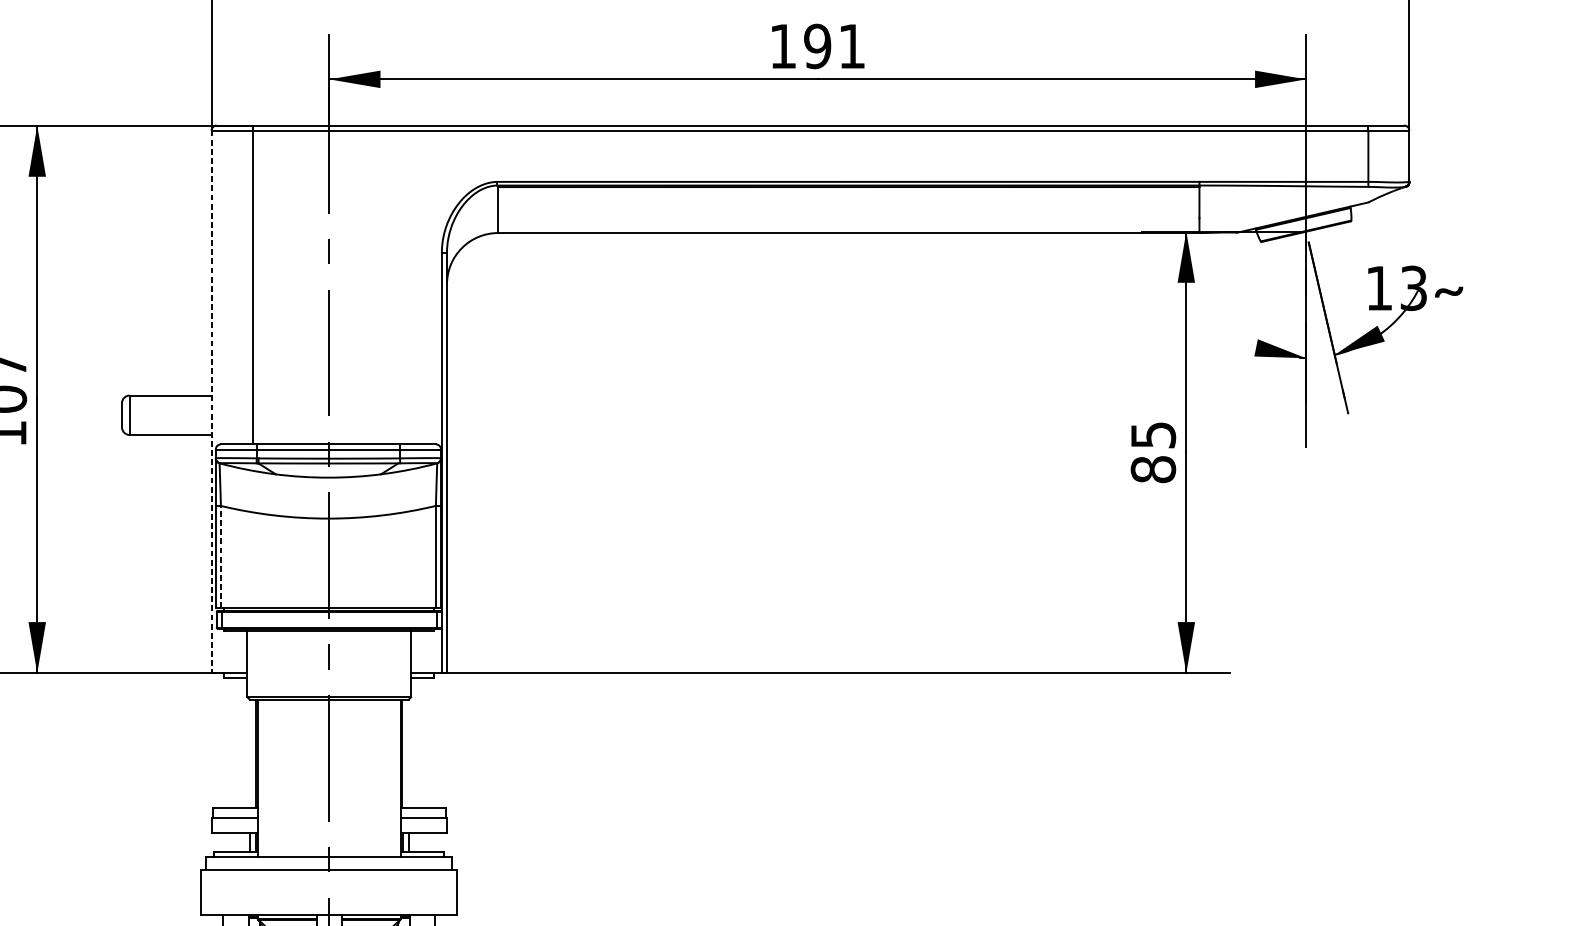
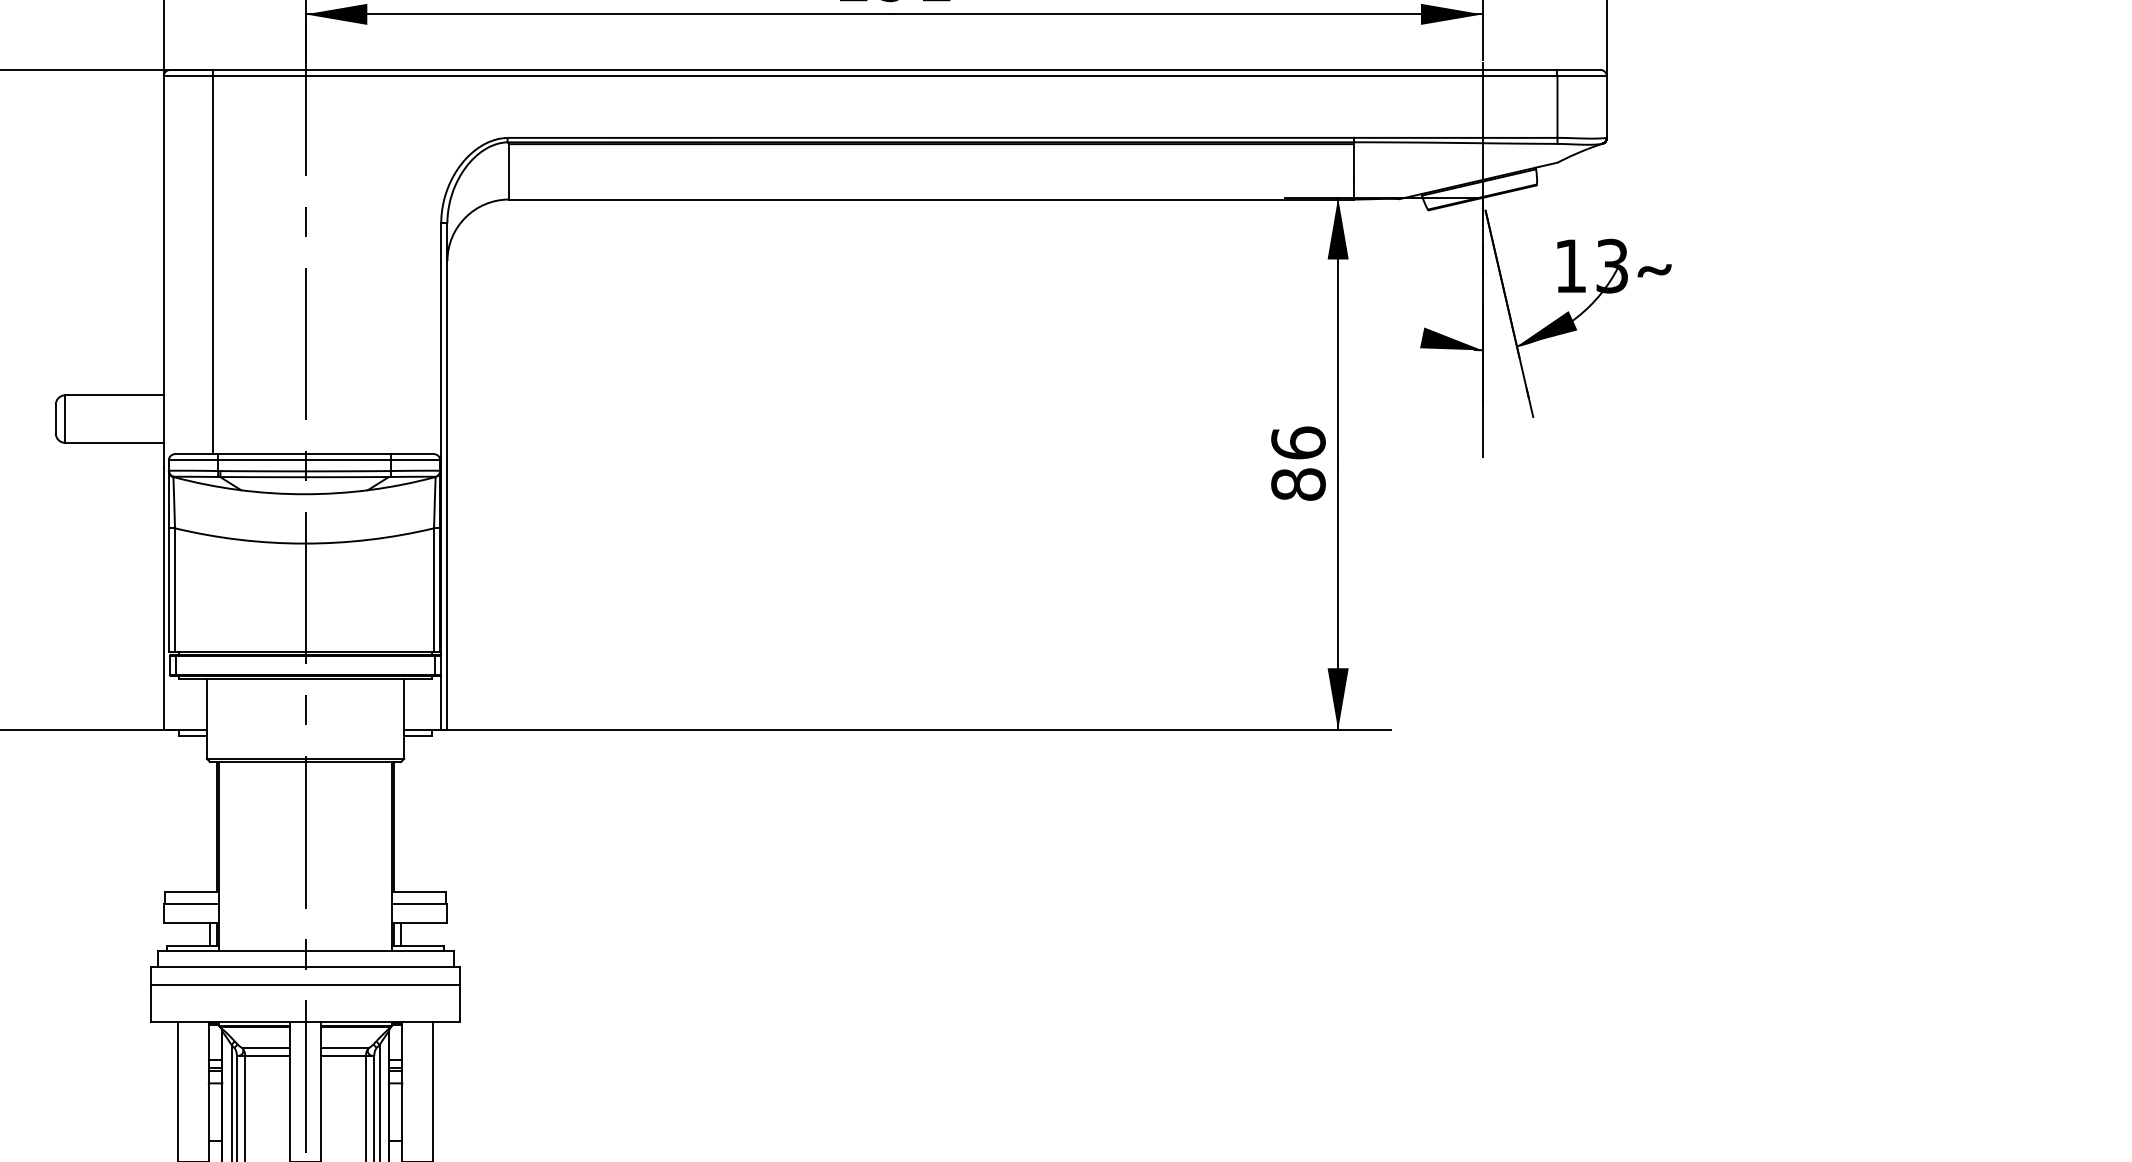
line: (211, 402) -> (163, 403), dashed -> solid
text: (1153, 434) -> (1298, 442), 85 -> 86
line: (221, 556) -> (175, 589), dashed -> solid
line: (329, 884) -> (305, 984), added

